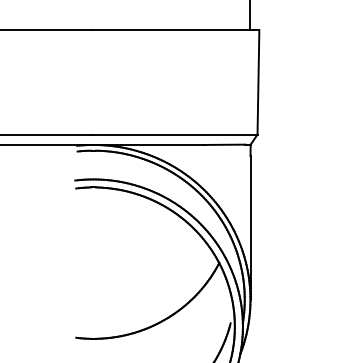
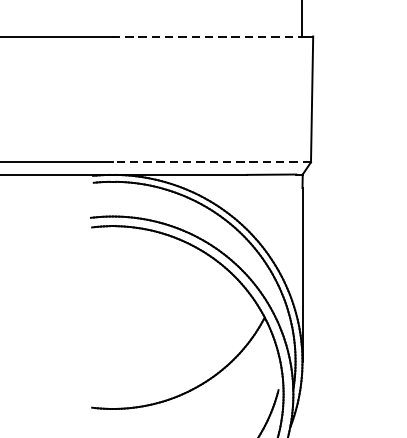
line: (173, 30) -> (209, 36), solid -> dashed
line: (175, 134) -> (211, 162), solid -> dashed

